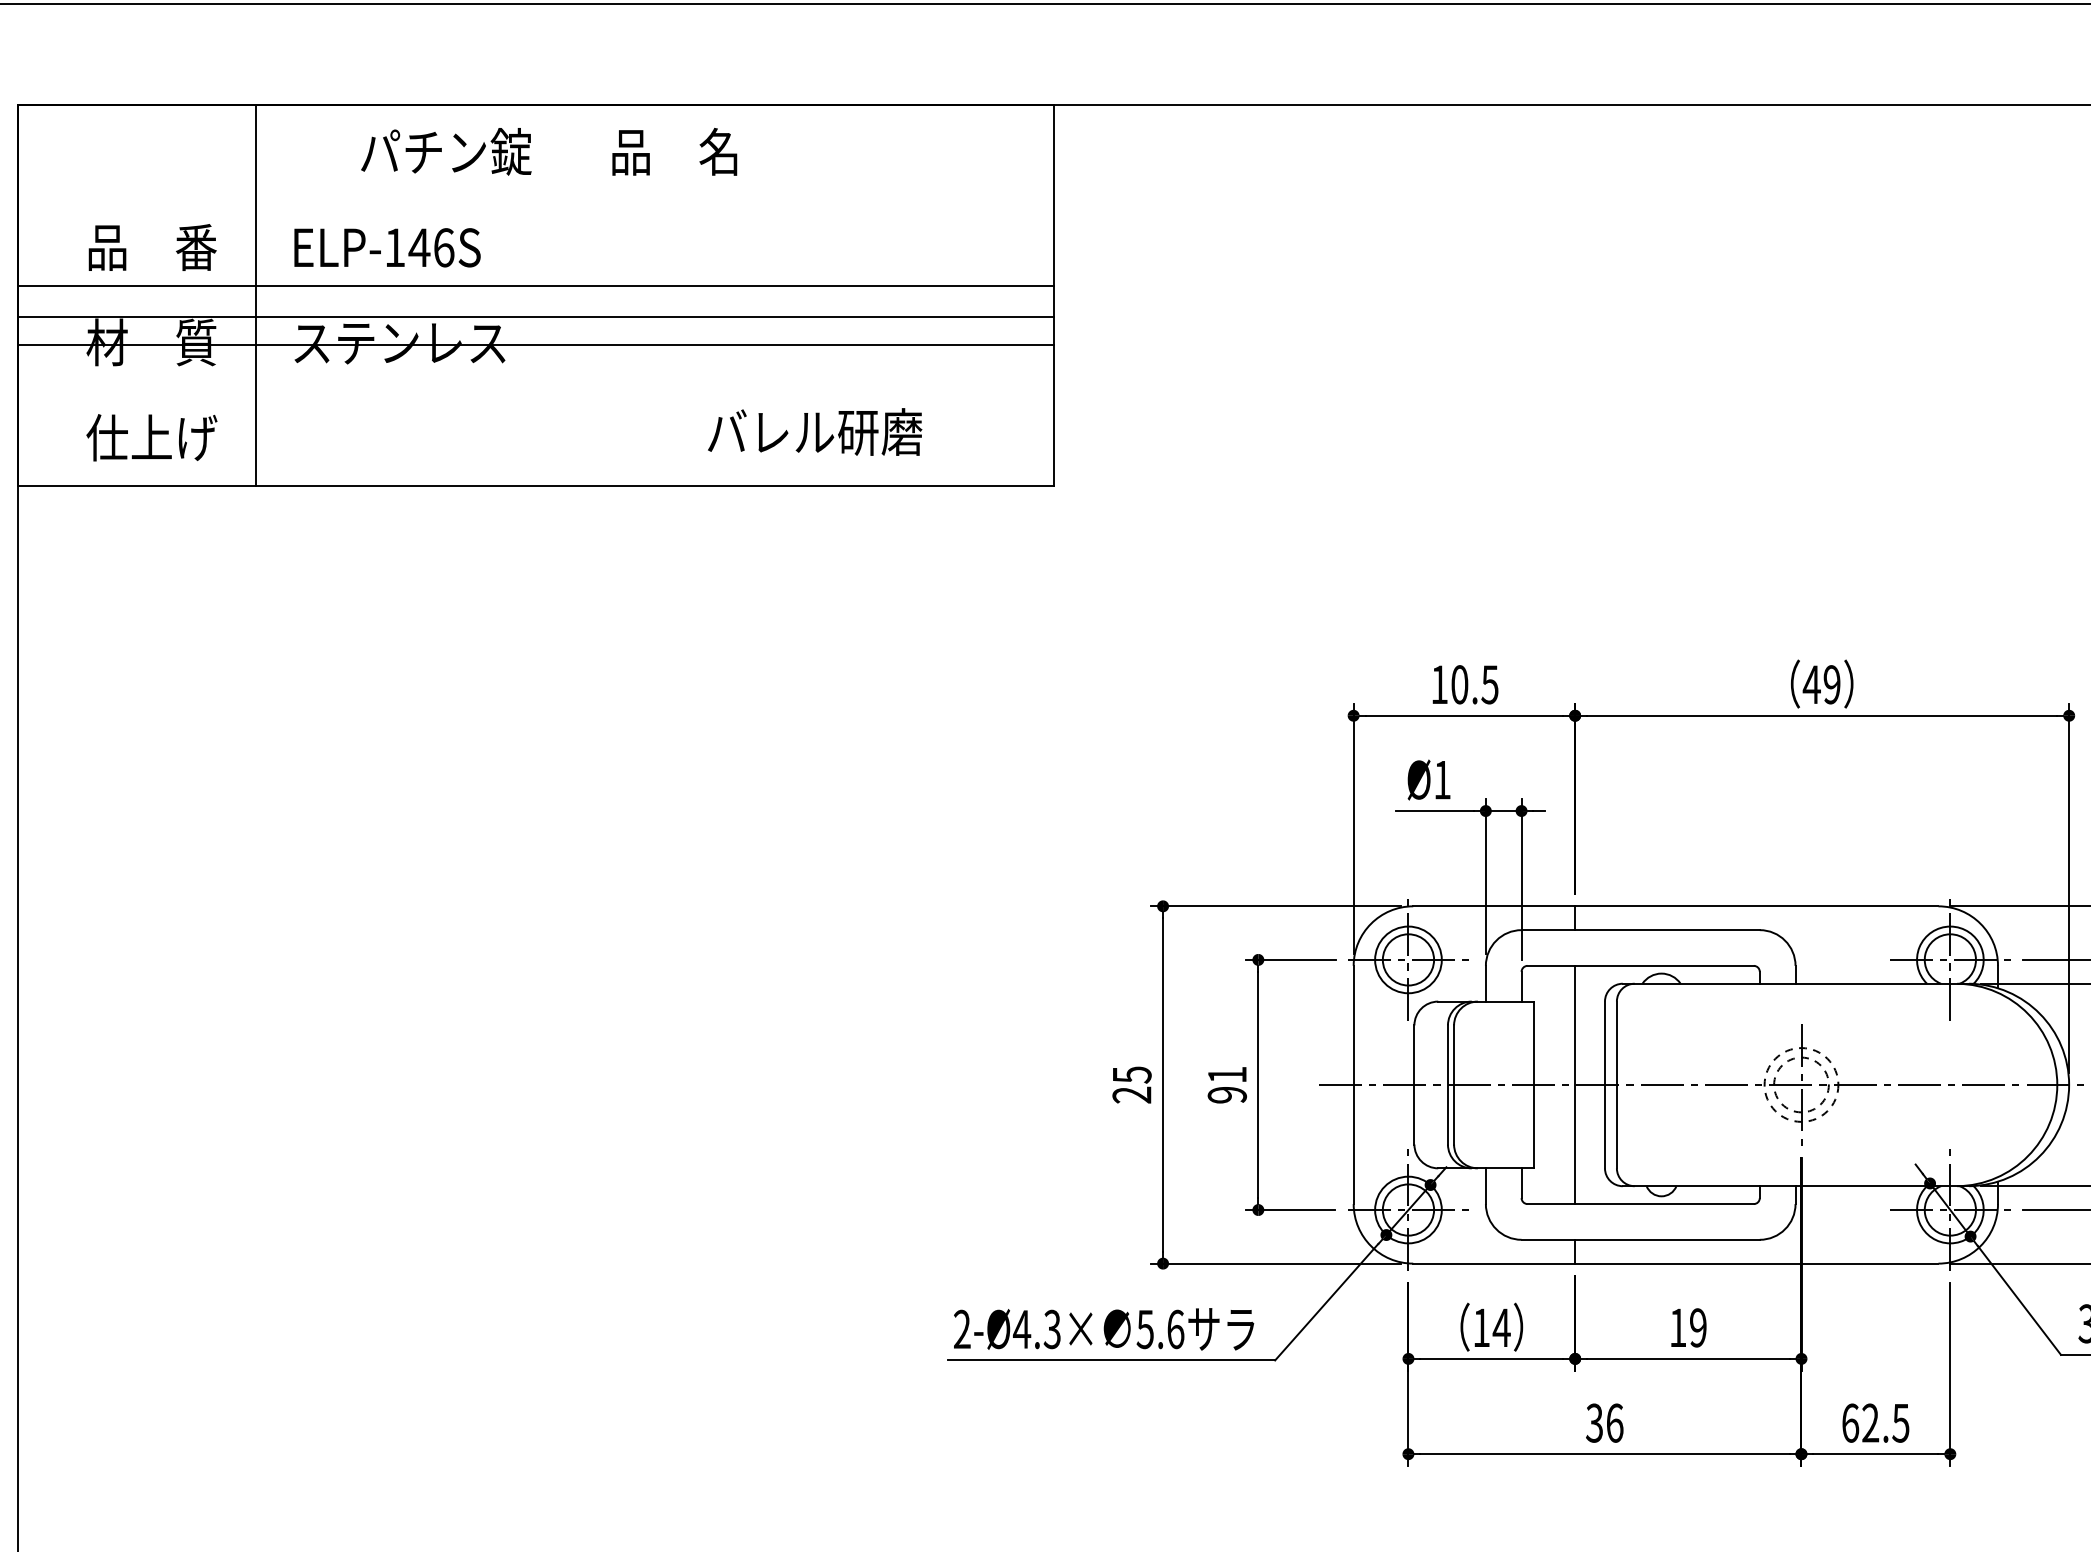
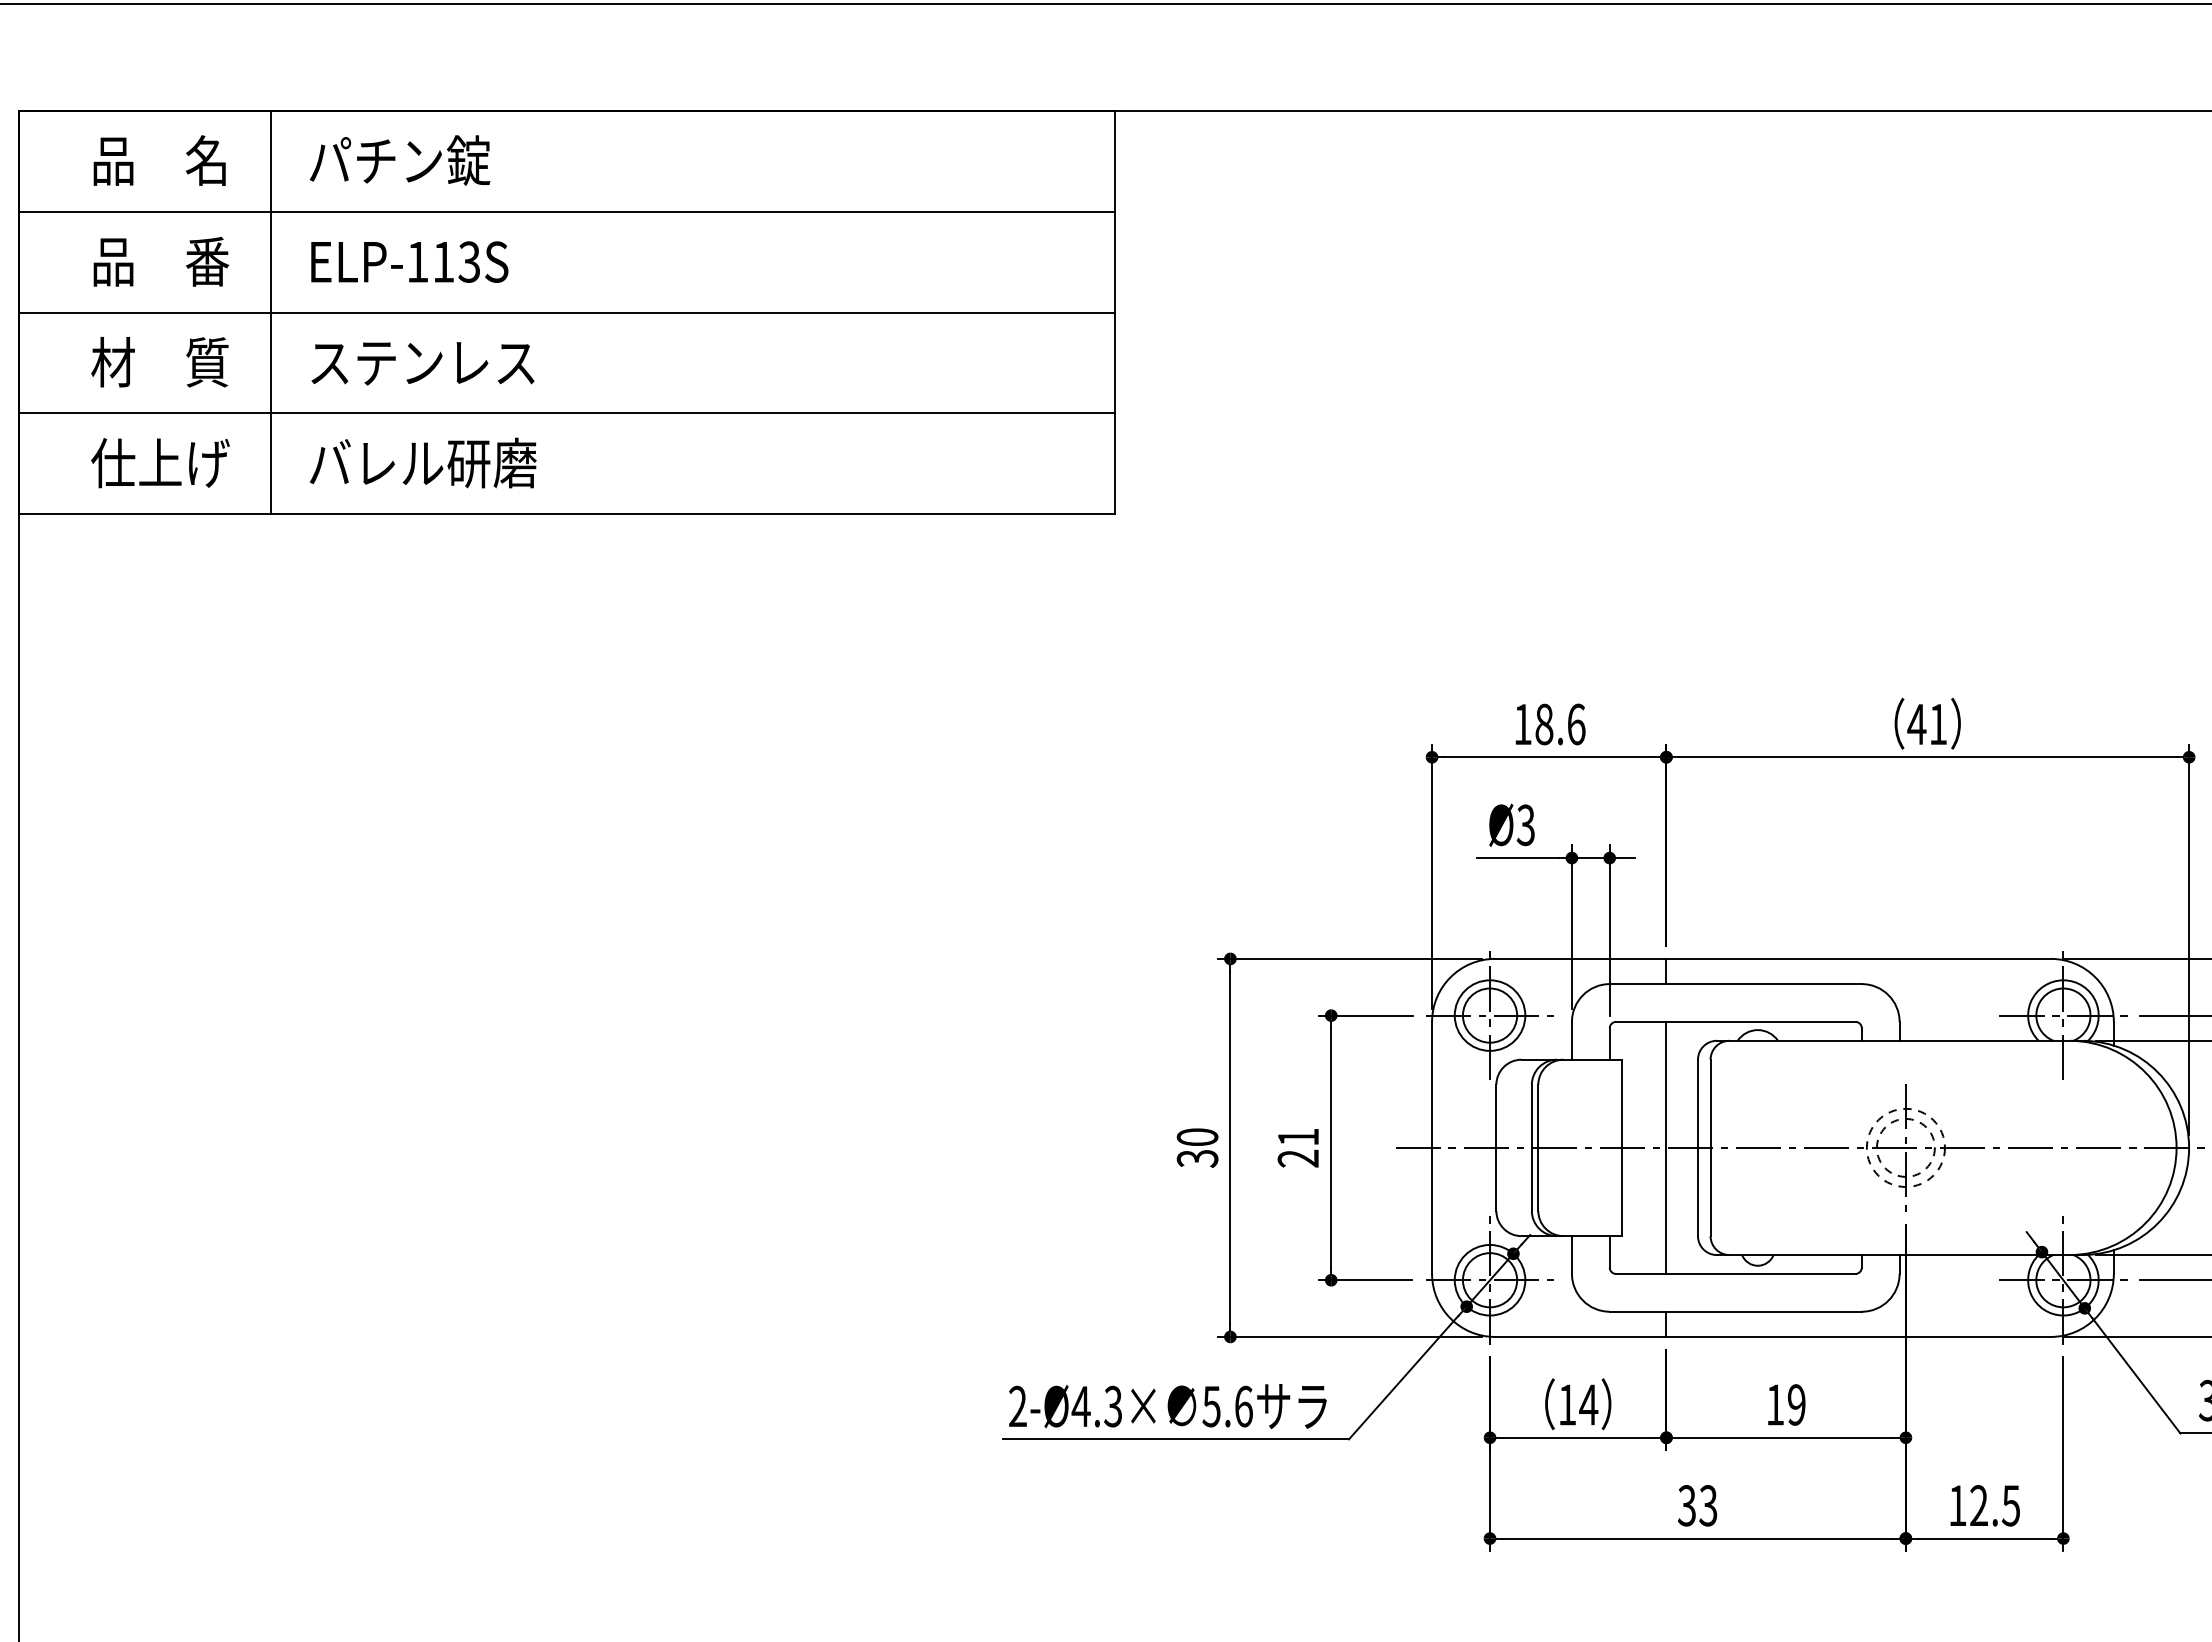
text: (445, 151) -> (399, 160), moved
text: (674, 151) -> (159, 160), moved
text: (430, 247) -> (455, 261), ELP-146S -> ELP-113S
line: (535, 285) -> (566, 211), moved
line: (535, 317) -> (566, 413), moved
line: (535, 344) -> (566, 312), moved
text: (814, 431) -> (422, 462), moved
text: (1475, 684) -> (1560, 724), 10.5 -> 18.6
text: (1831, 684) -> (1937, 724), 49 -> 41
text: (1441, 780) -> (1525, 825), Ø1 -> Ø3
text: (1131, 1084) -> (1197, 1147), 25 -> 30
text: (1227, 1094) -> (1298, 1158), 91 -> 21
text: (1614, 1422) -> (1708, 1505), 36 -> 33
text: (1850, 1422) -> (1957, 1505), 62.5 -> 12.5

